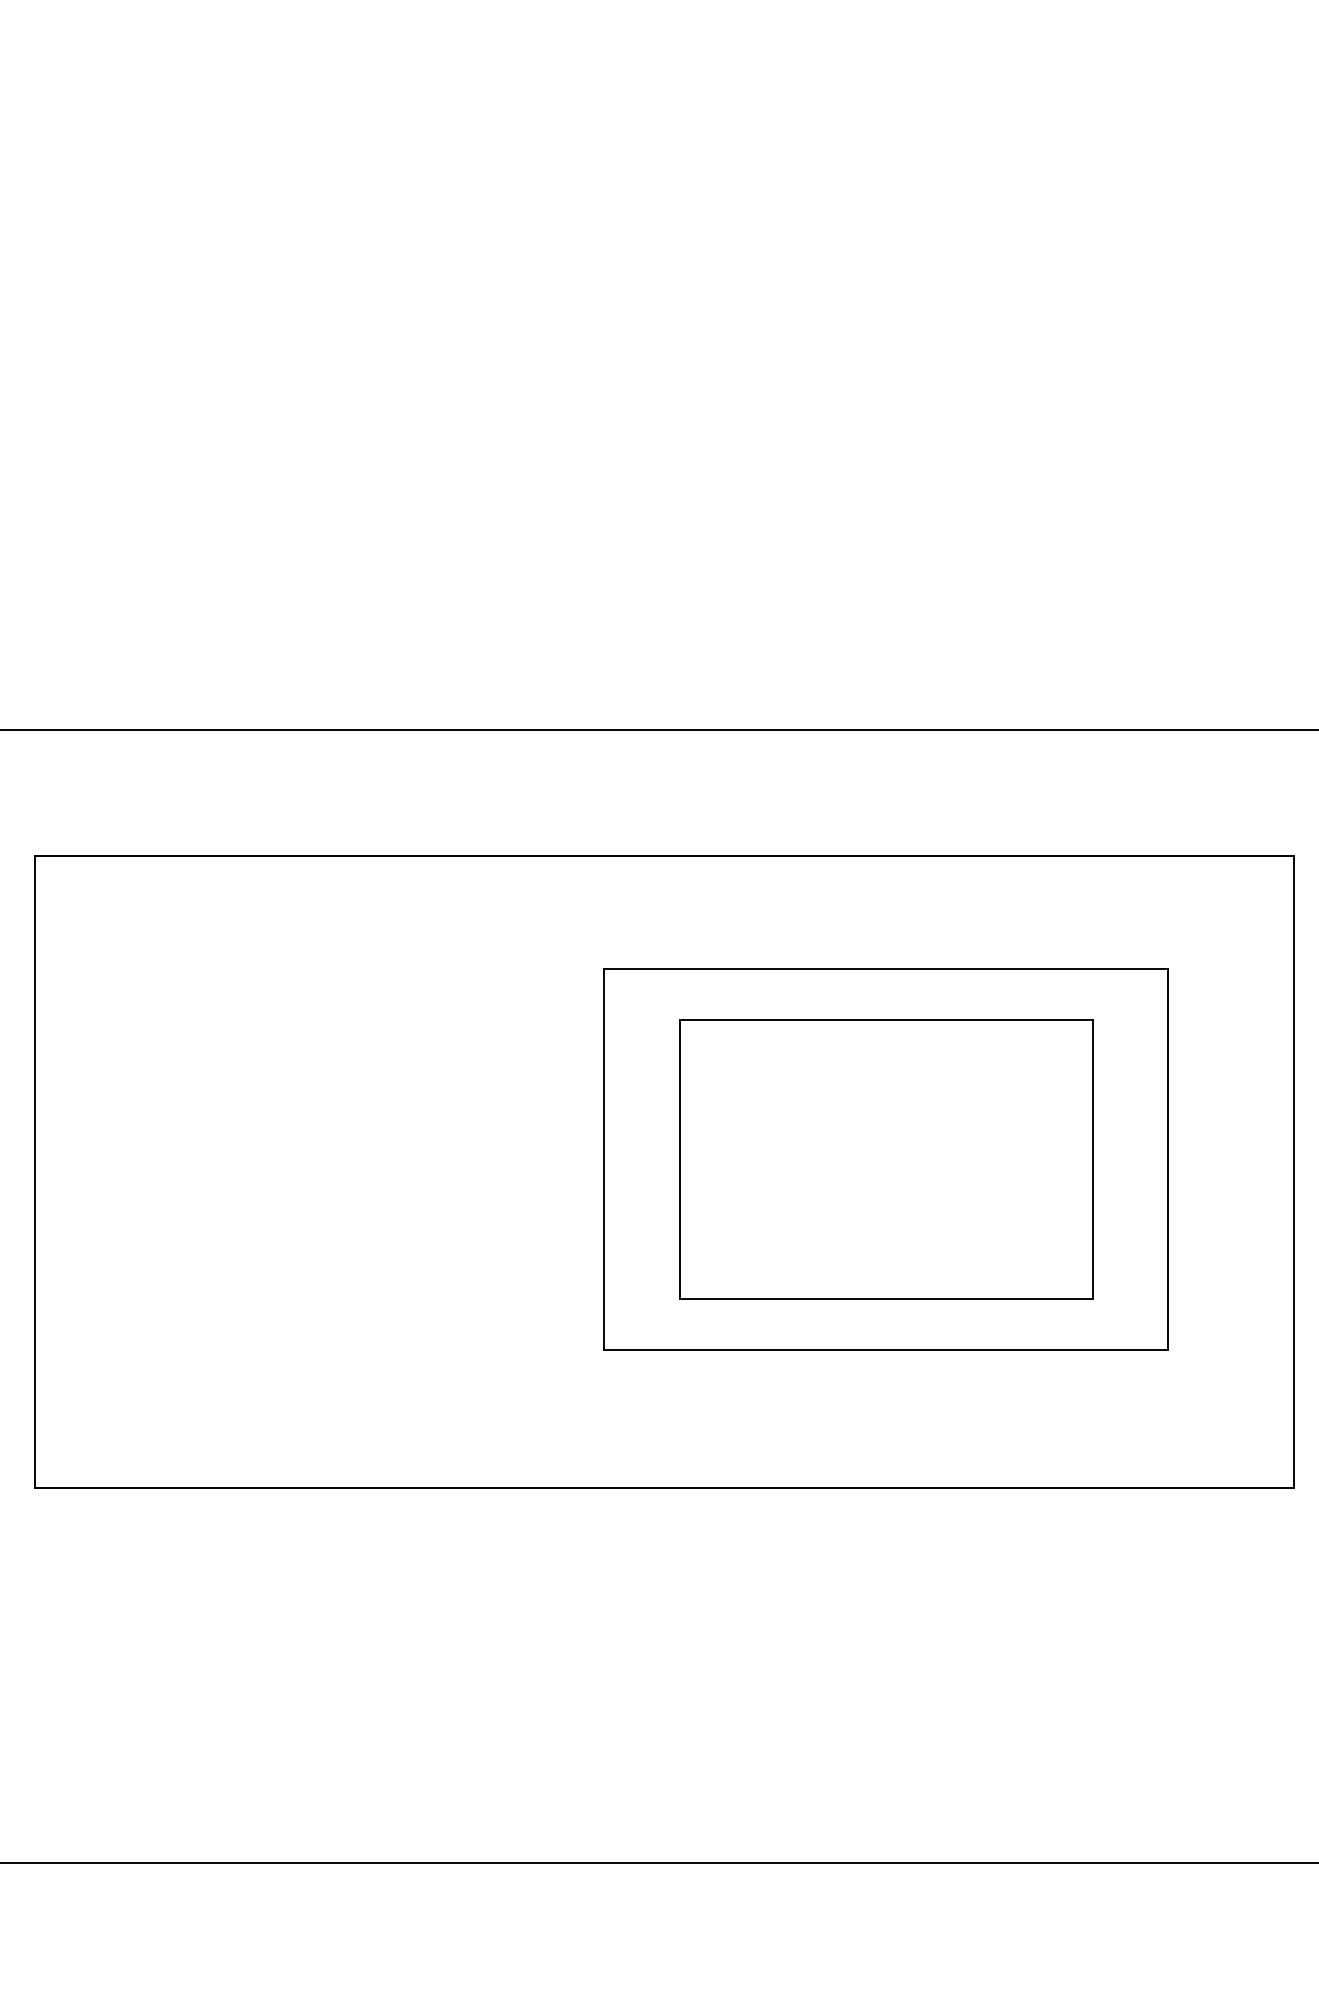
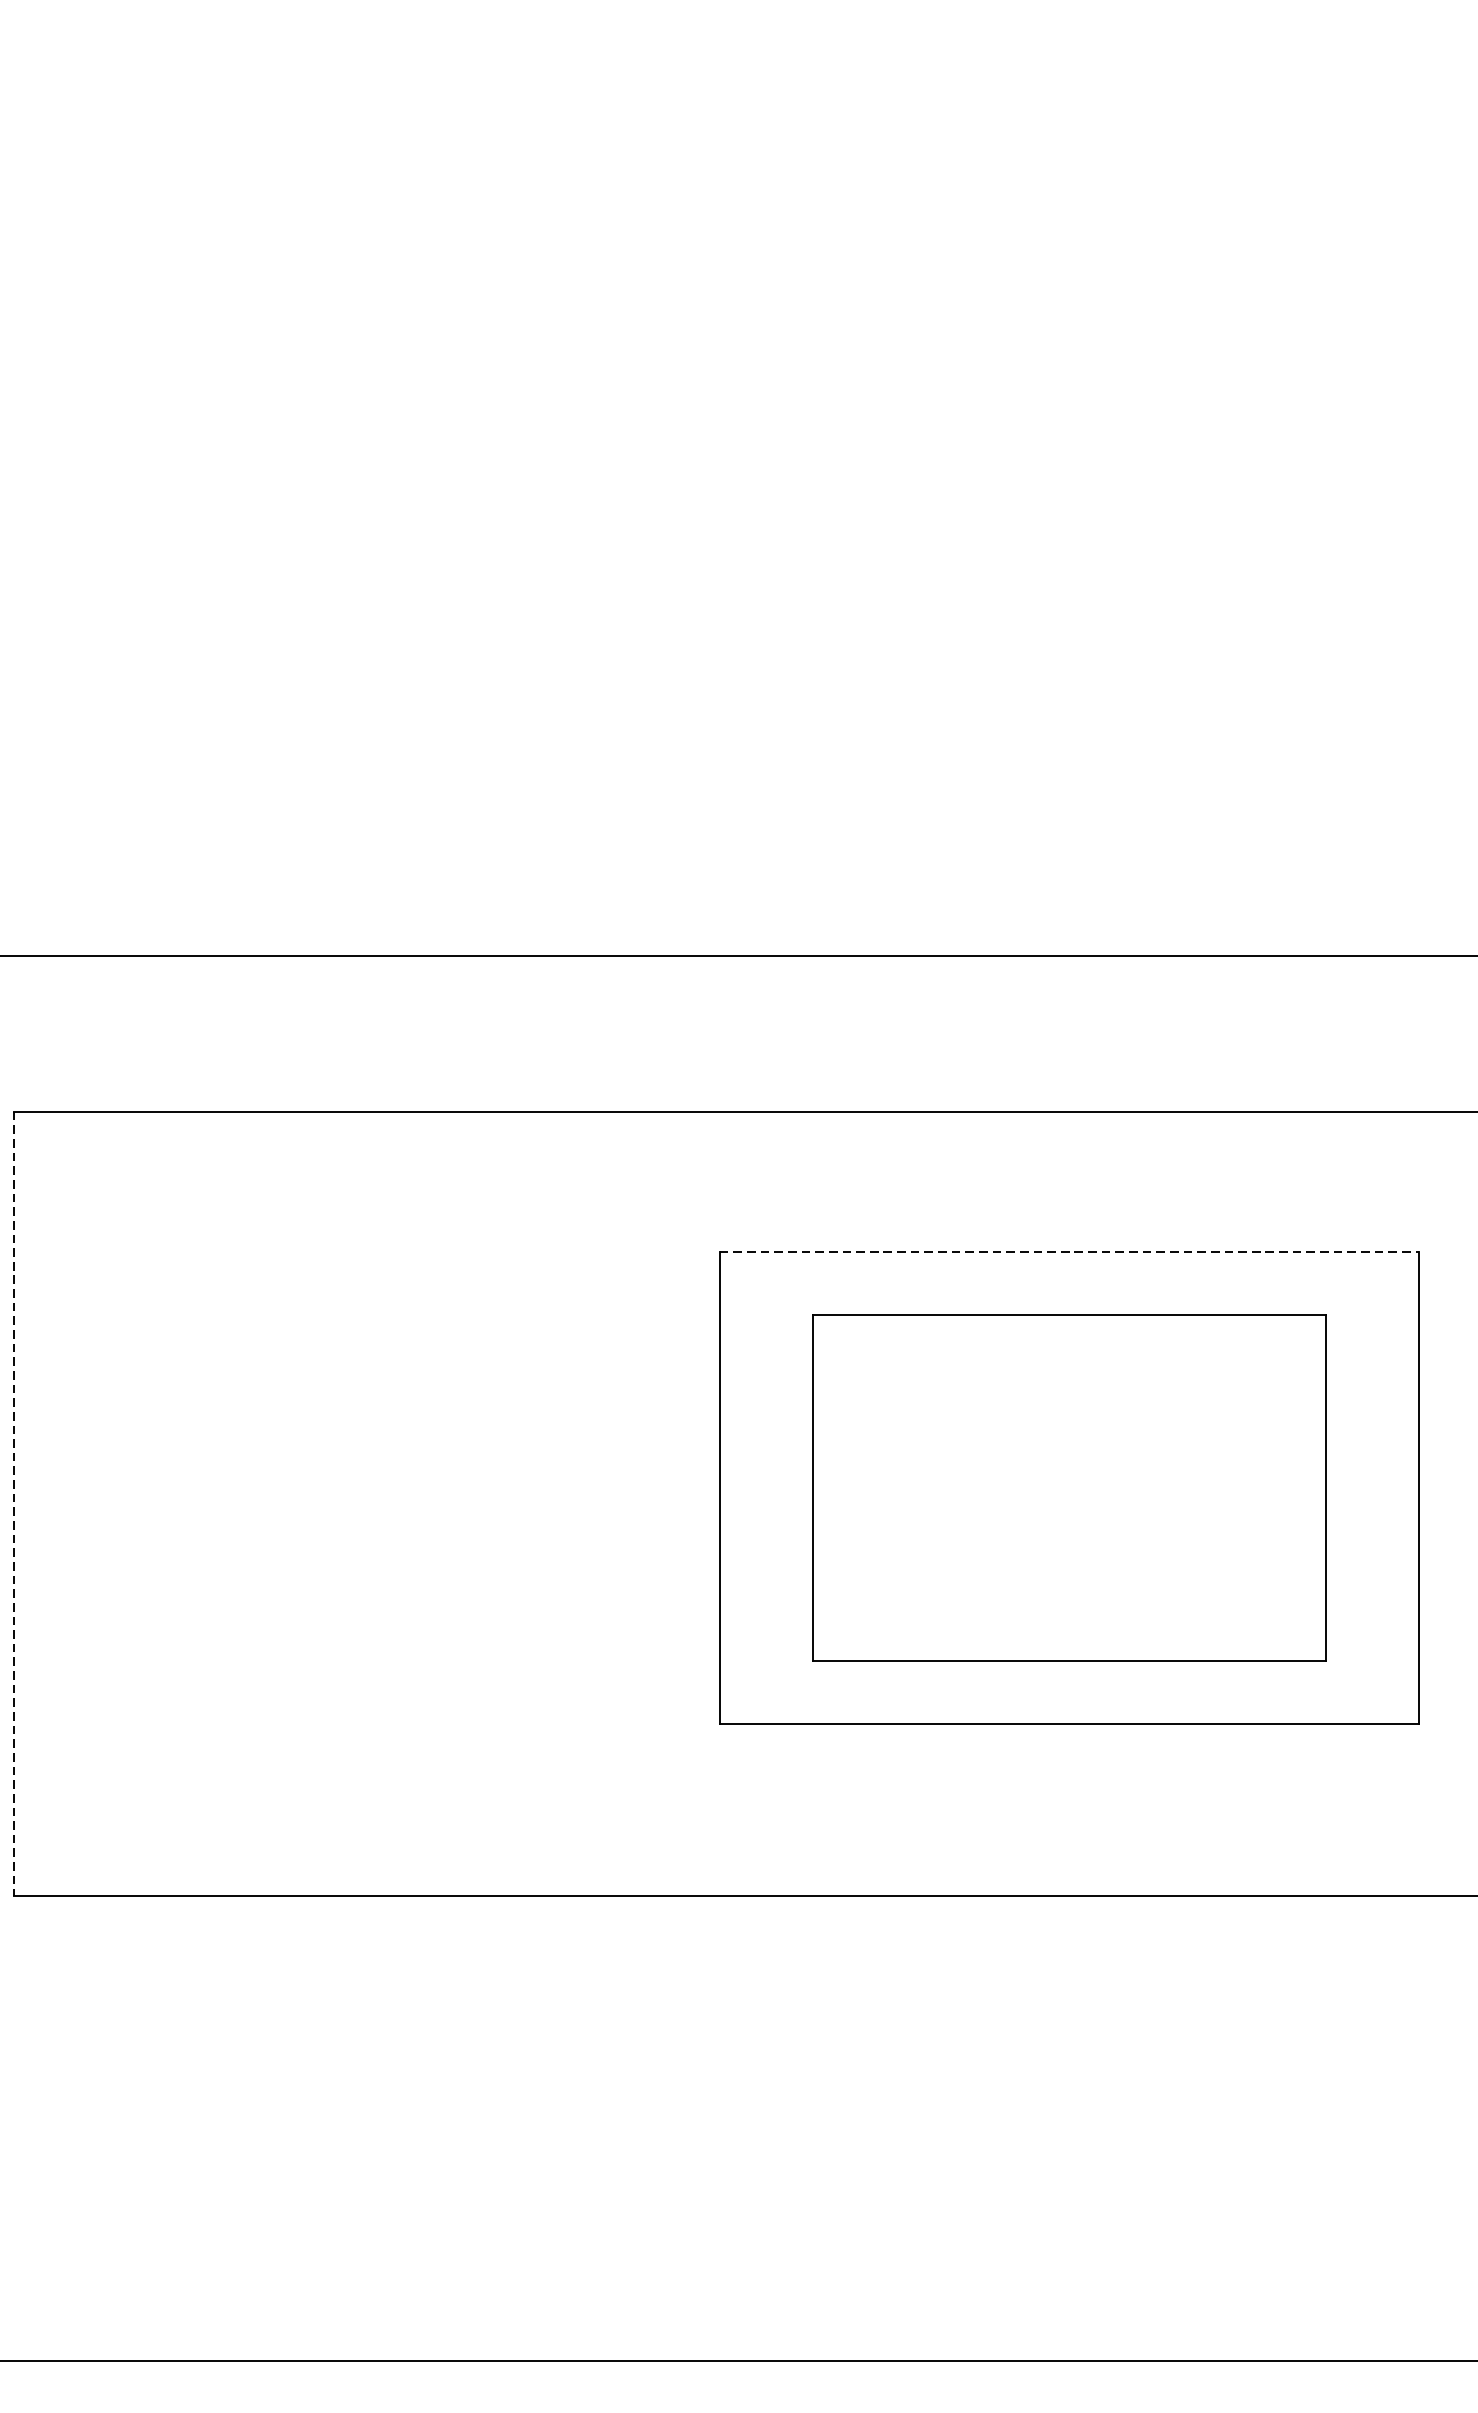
line: (886, 969) -> (1069, 1252), solid -> dashed
line: (35, 1172) -> (14, 1504), solid -> dashed

